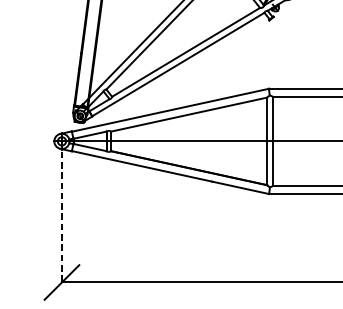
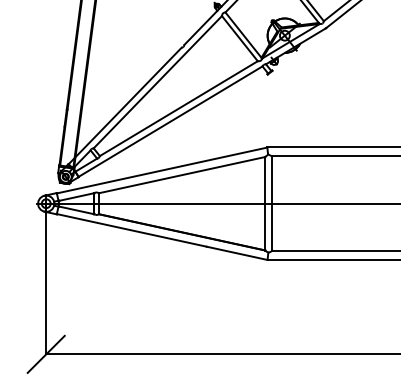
line: (62, 212) -> (46, 279), dashed -> solid

